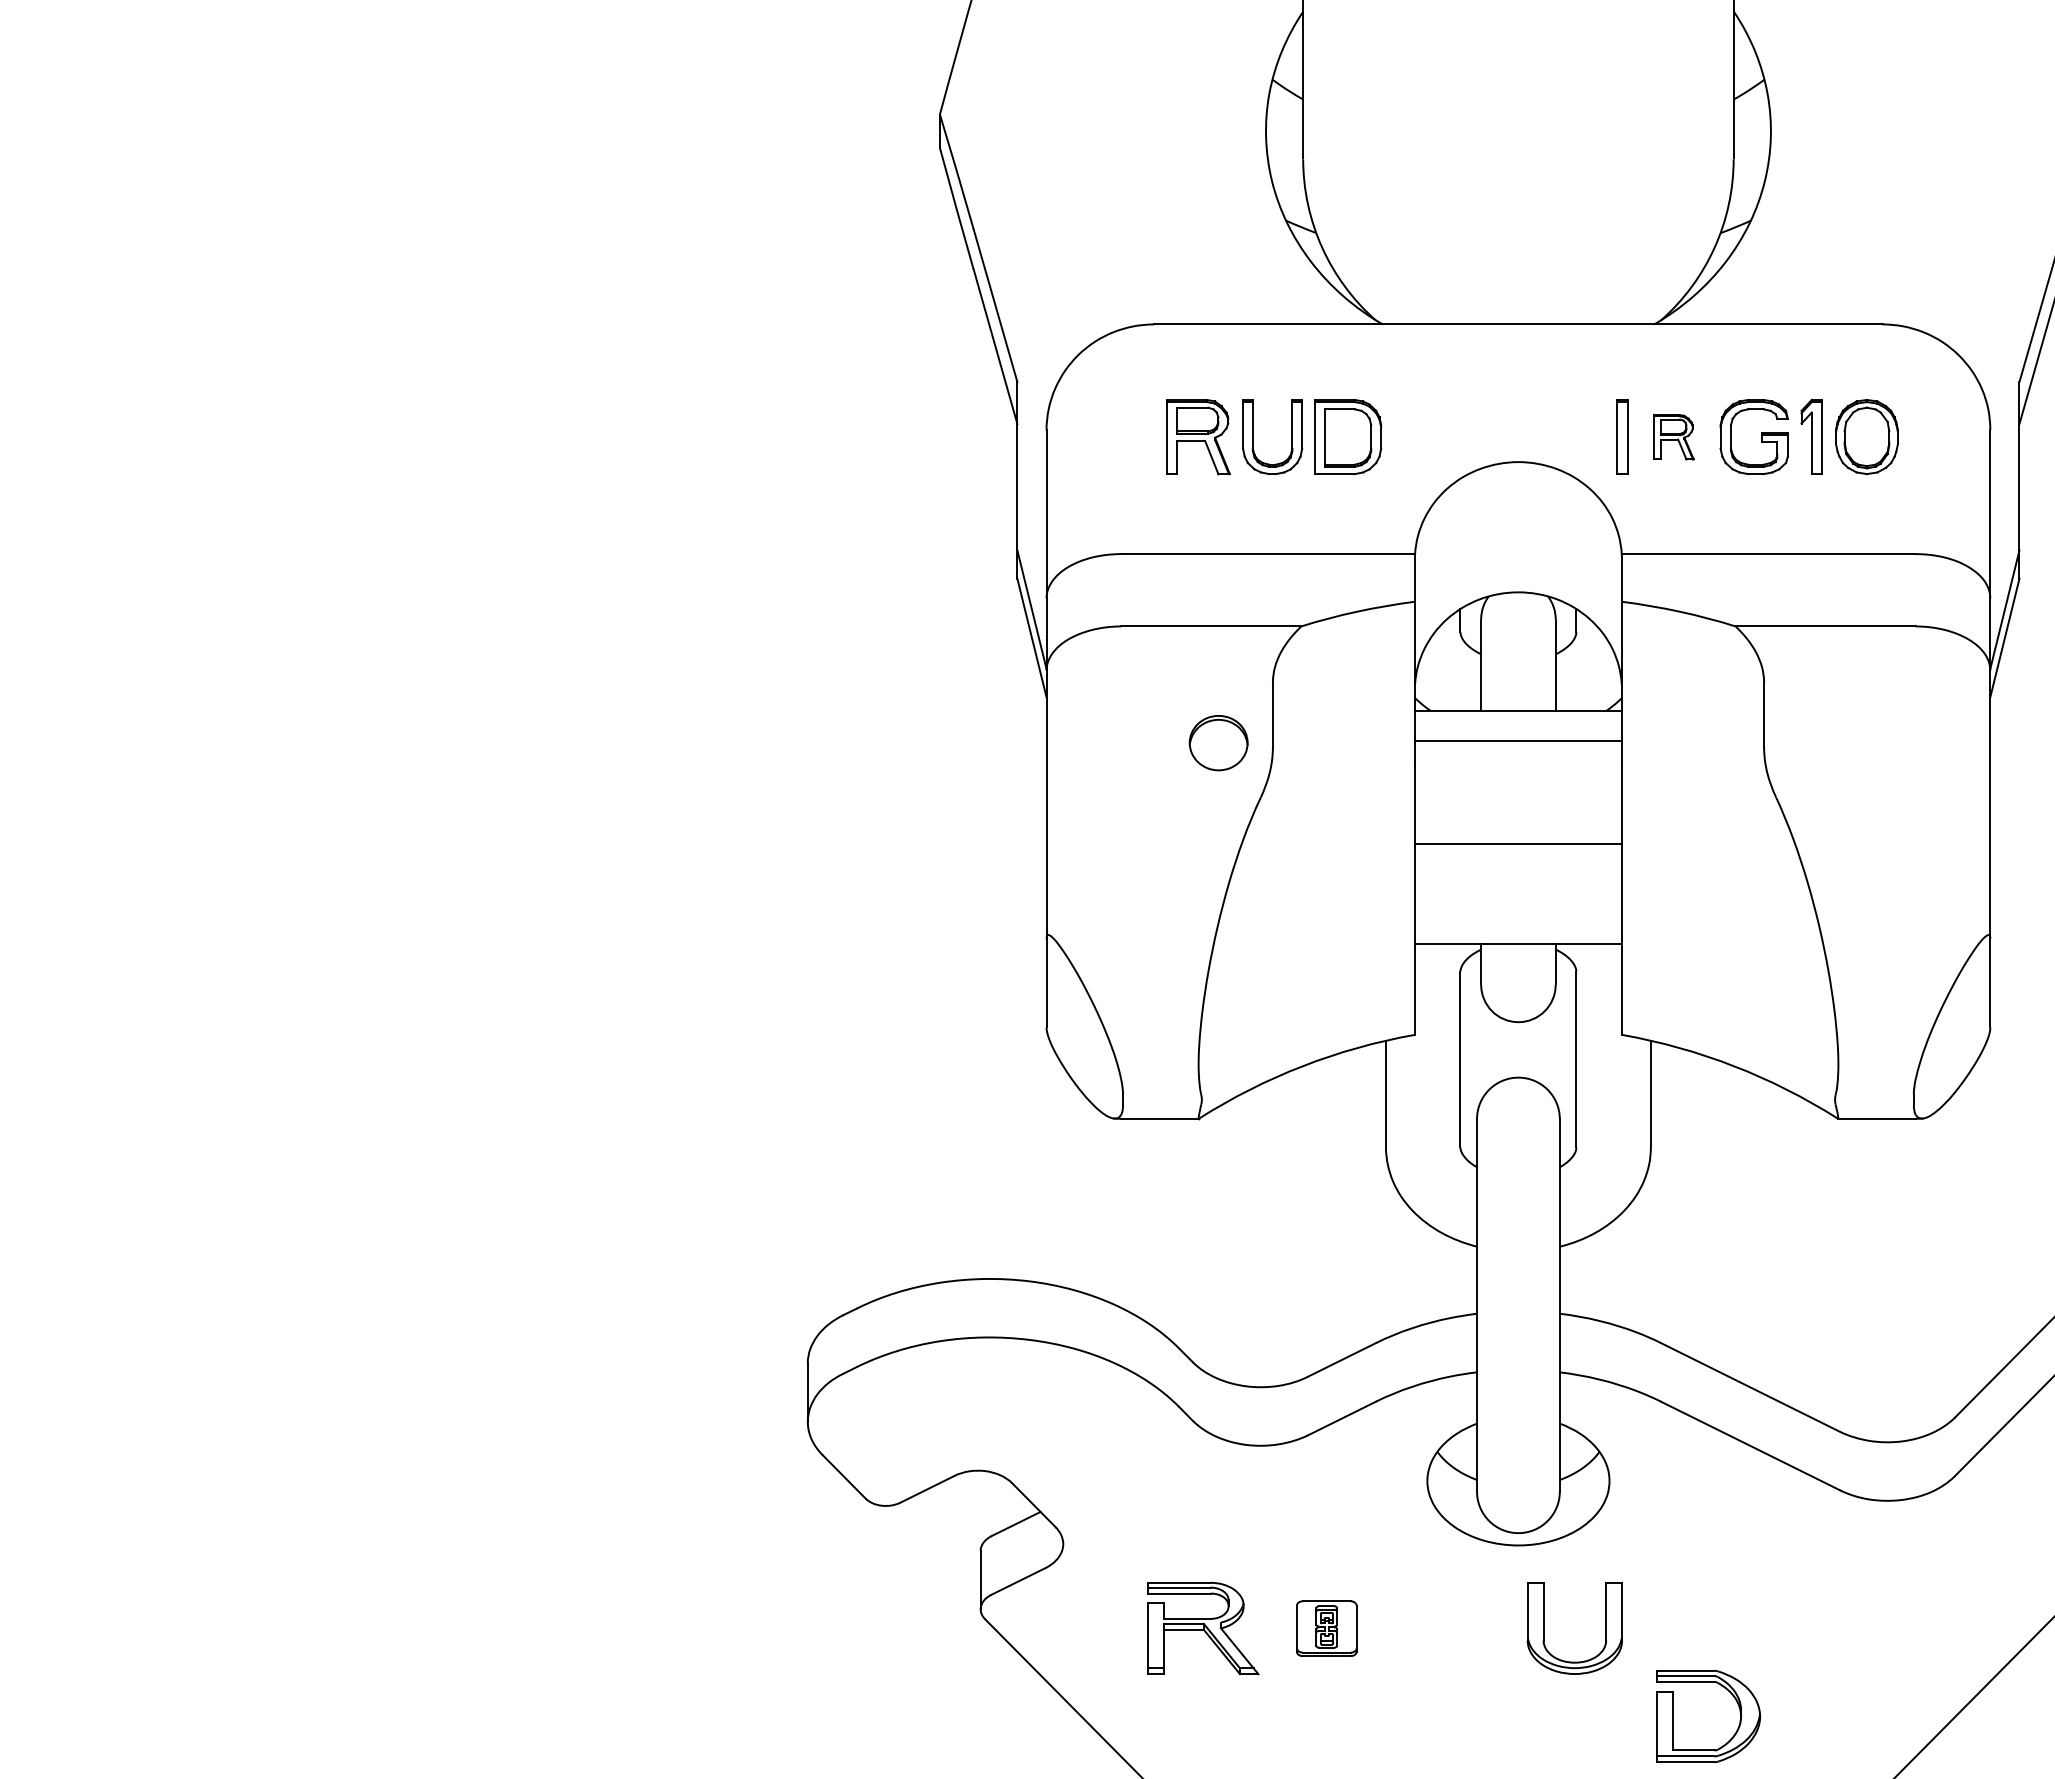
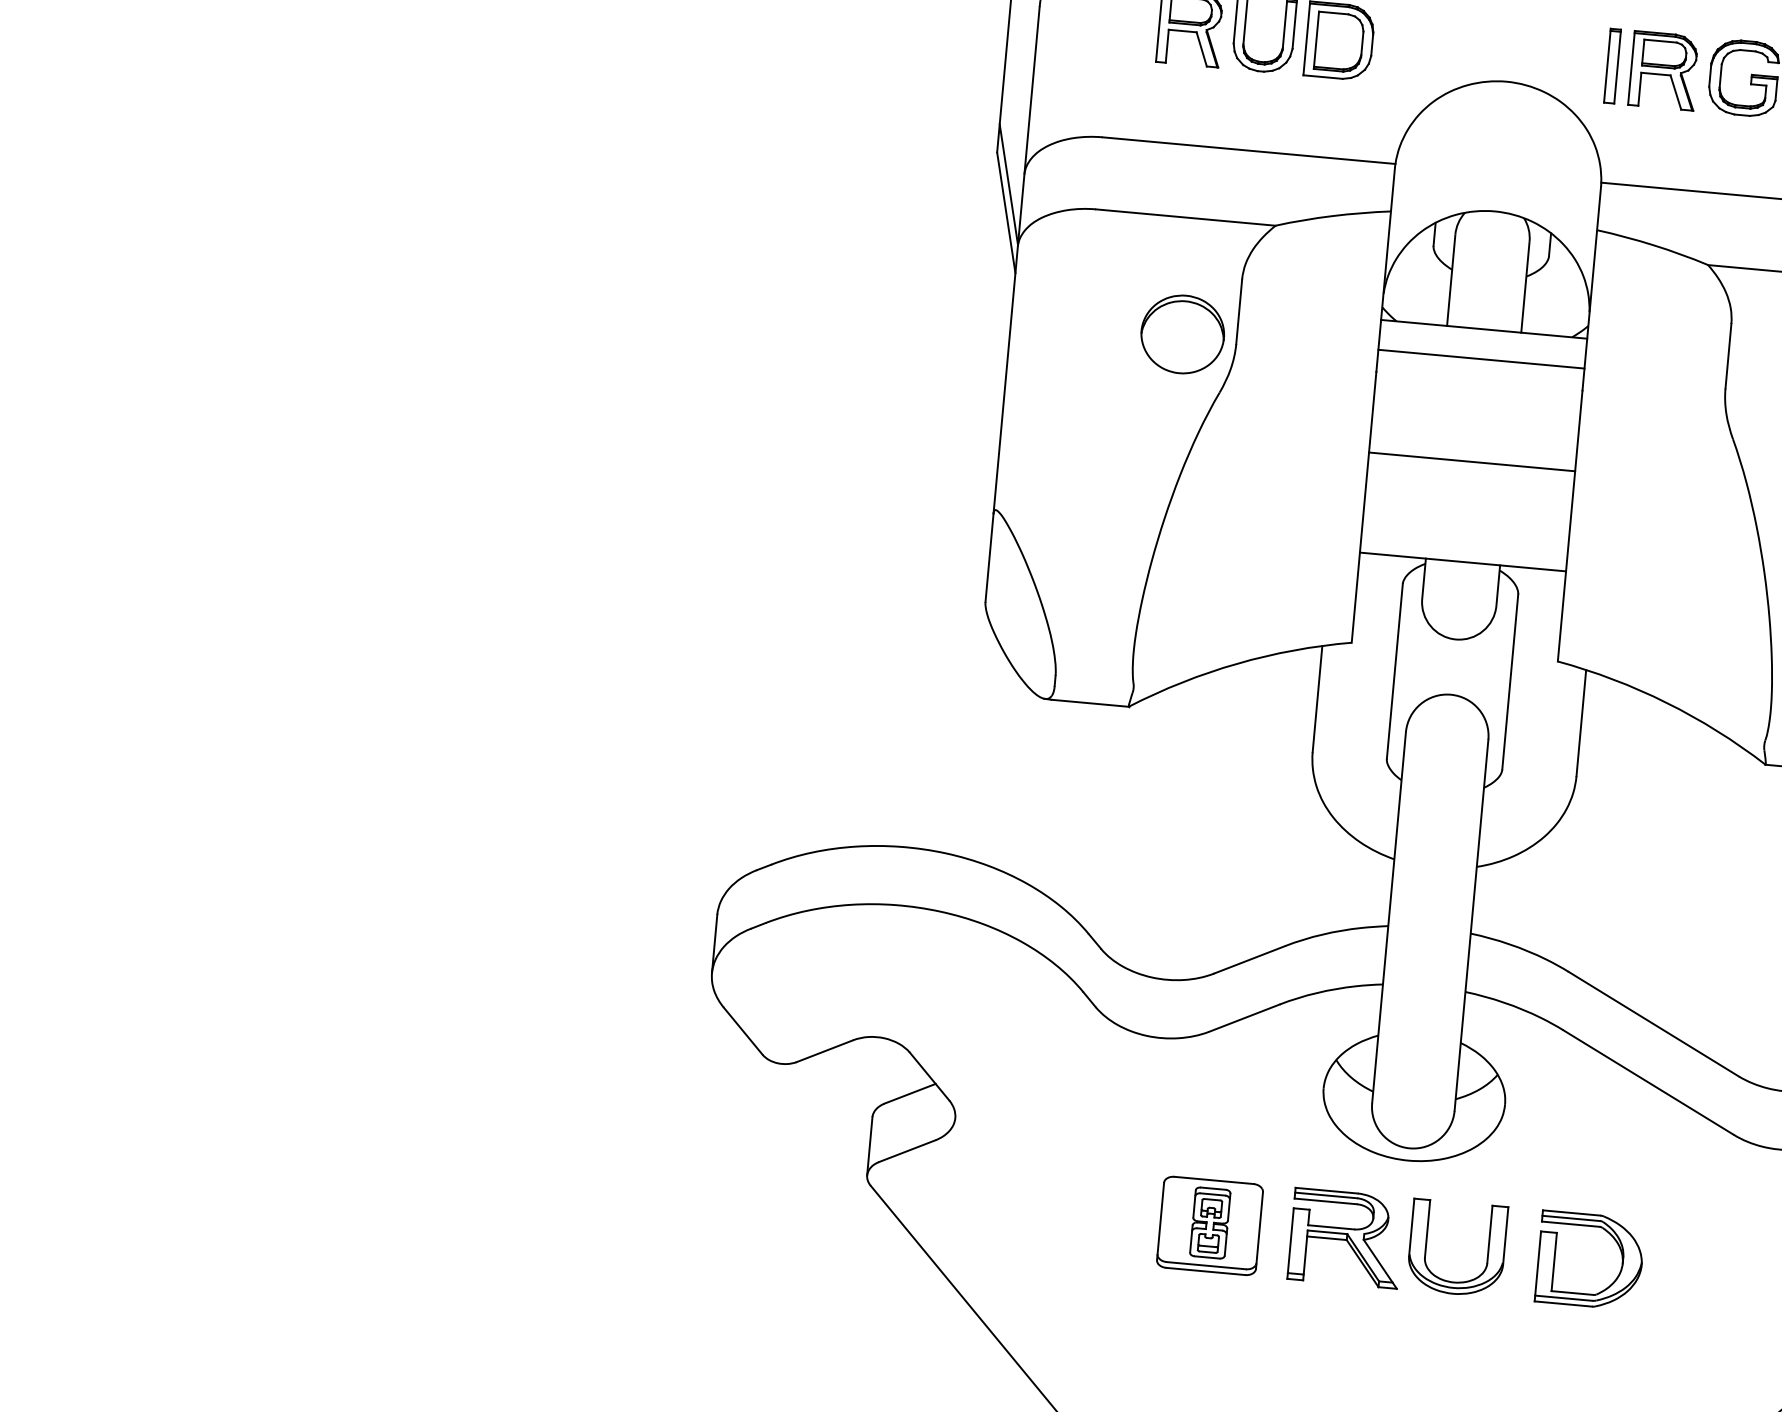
part: (1673, 437) -> (1663, 71), size x1.67
part: (1218, 742) -> (1182, 333), size x1.43
part: (1203, 1628) -> (1346, 1238), moved
part: (1326, 1628) -> (1209, 1225), size x1.67
part: (1734, 1733) -> (1614, 1279), moved

